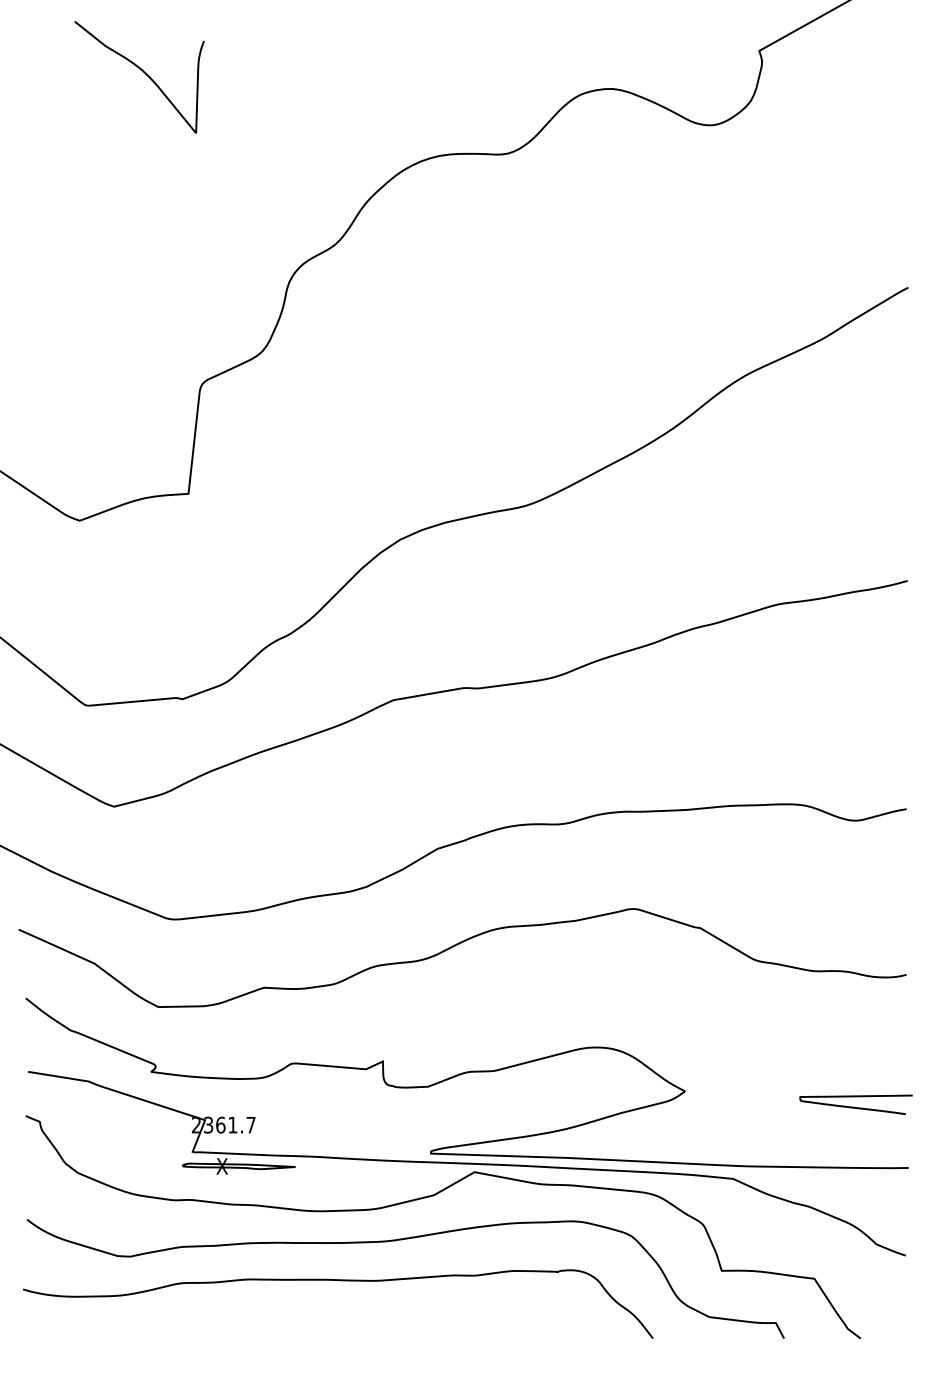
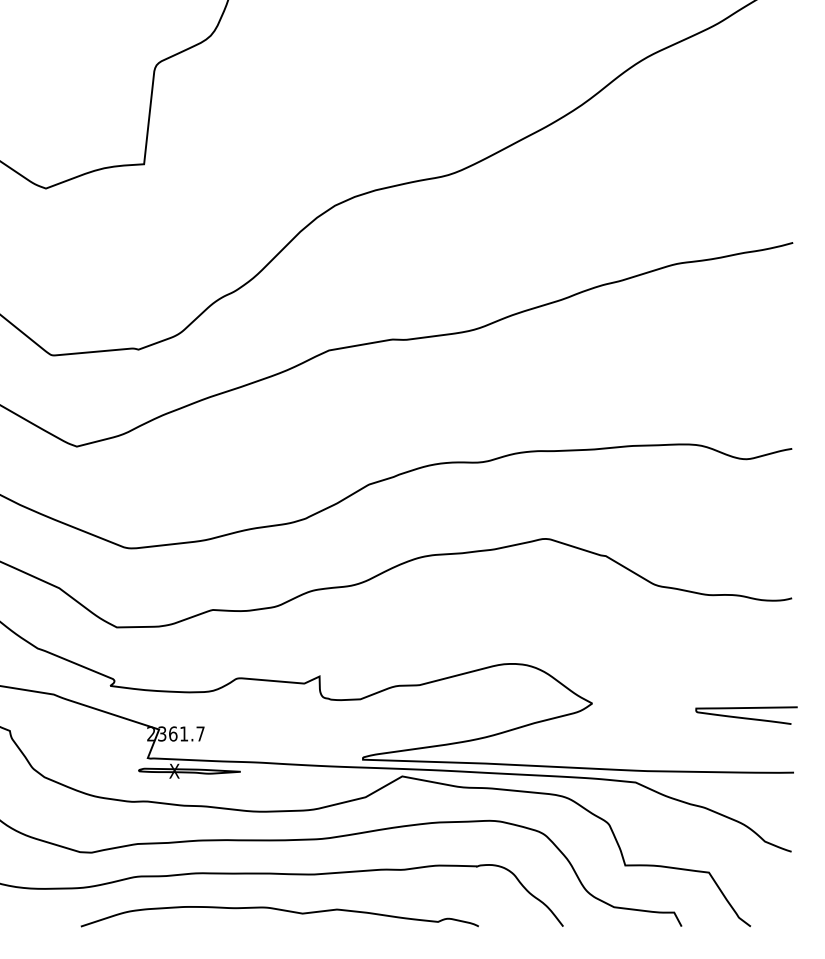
curve: (341, 1321) -> (282, 911), added

